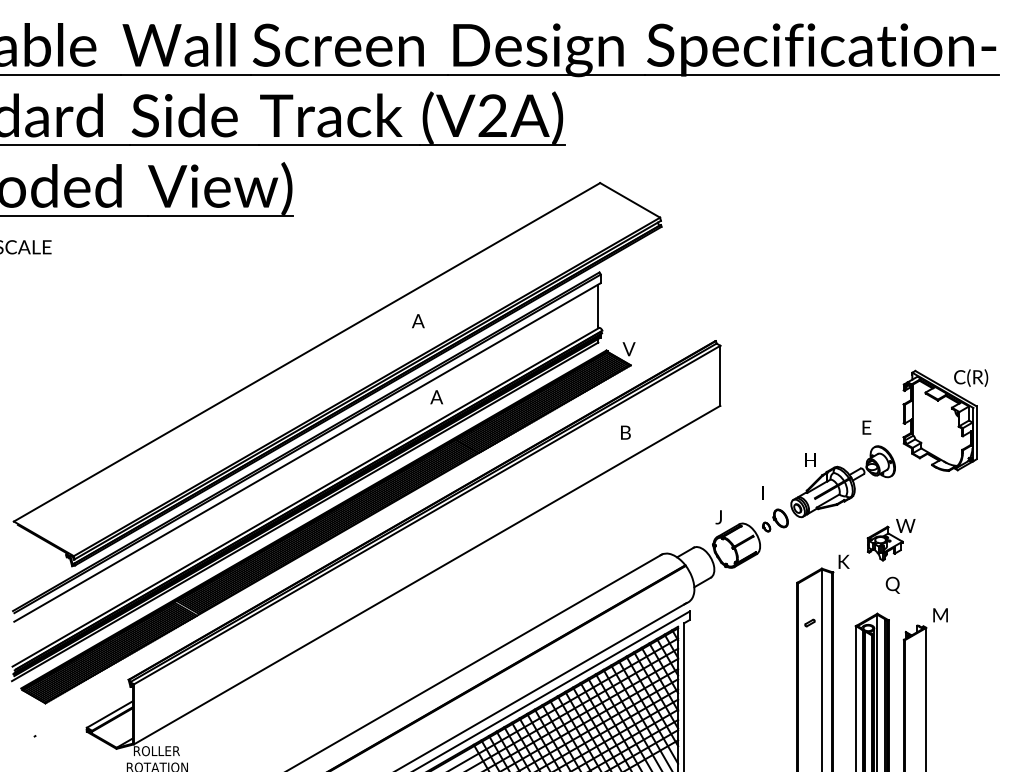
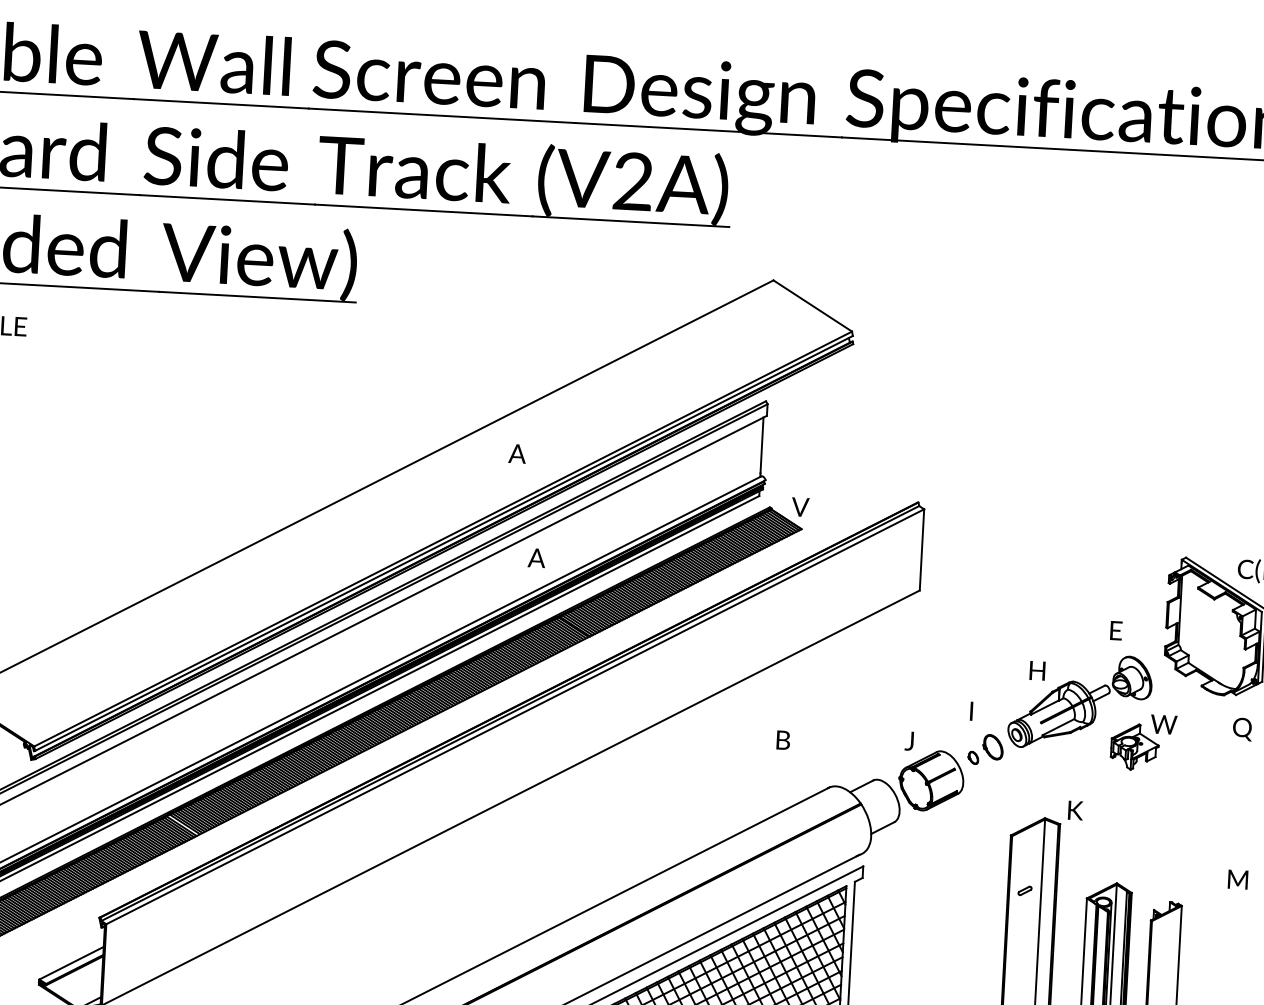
text: (625, 432) -> (782, 740), moved
part: (890, 540) -> (1142, 743), moved
text: (892, 584) -> (1242, 728), moved
text: (940, 615) -> (1237, 879), moved

